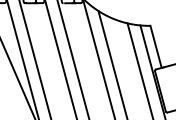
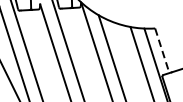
line: (156, 46) -> (162, 50), solid -> dashed

